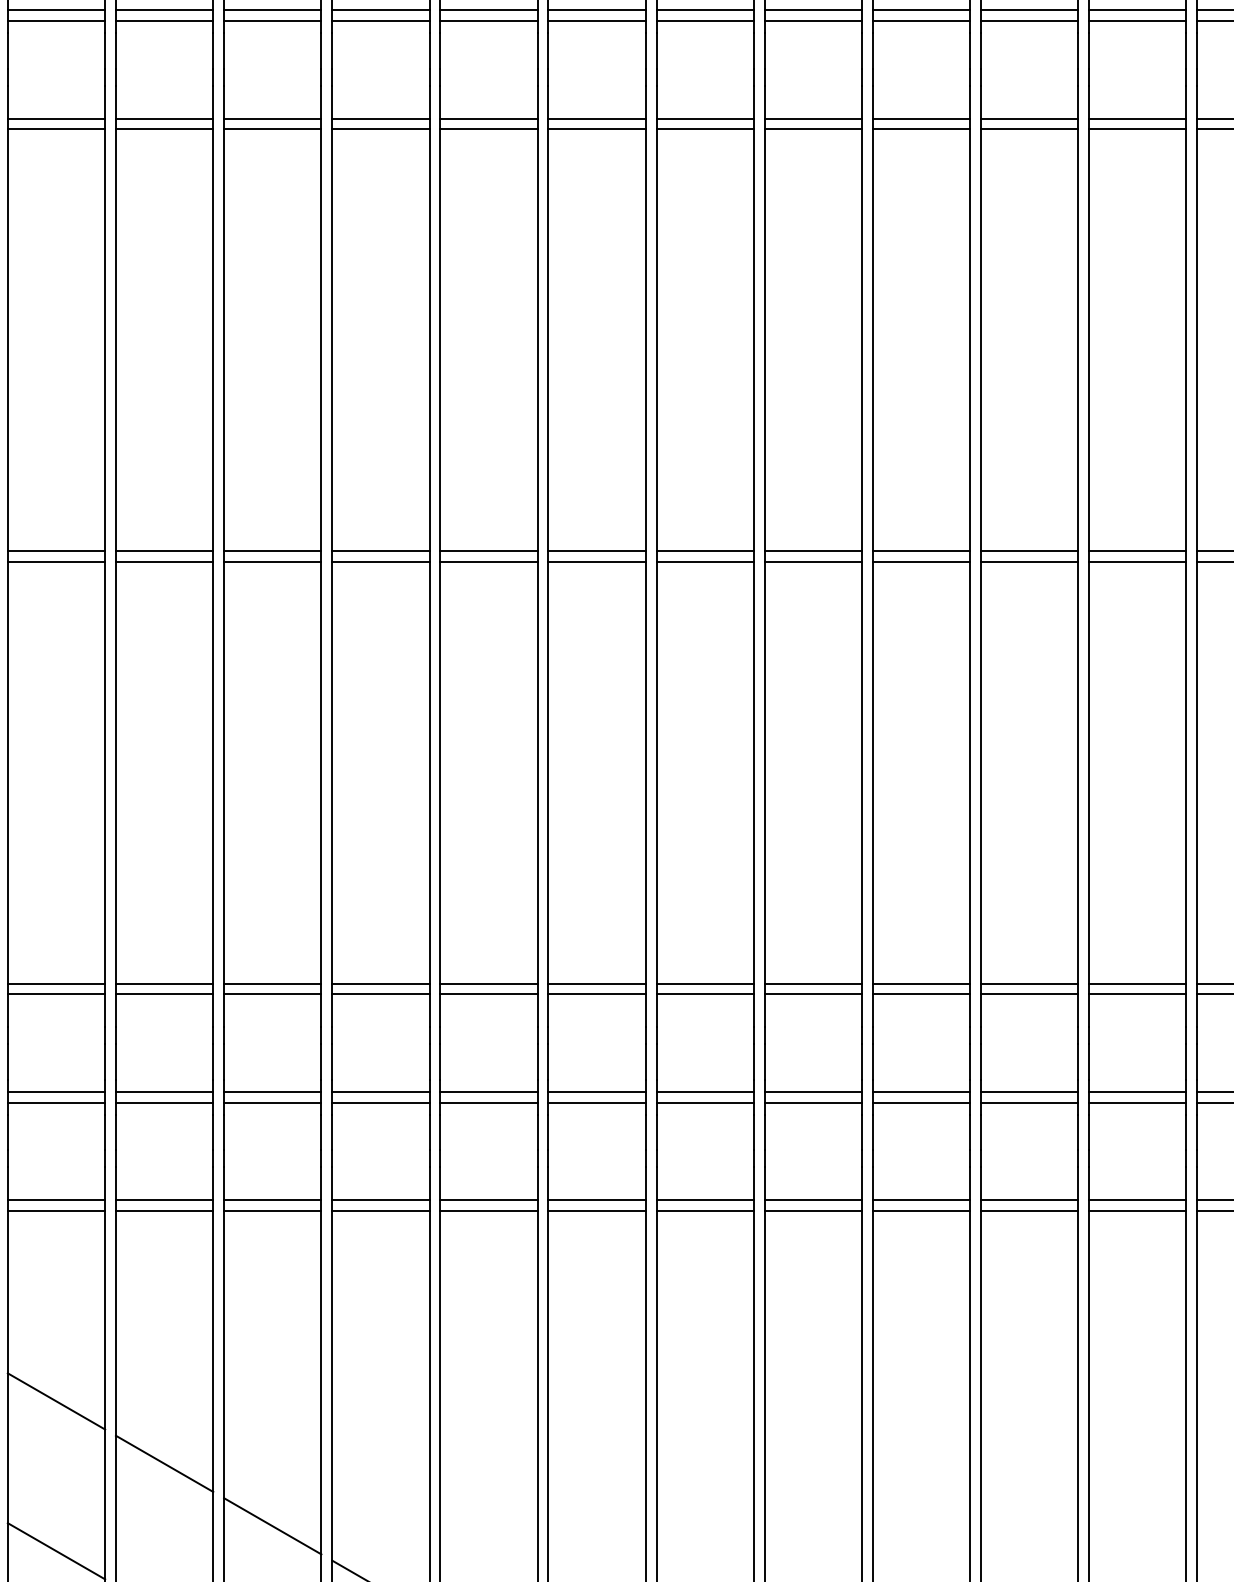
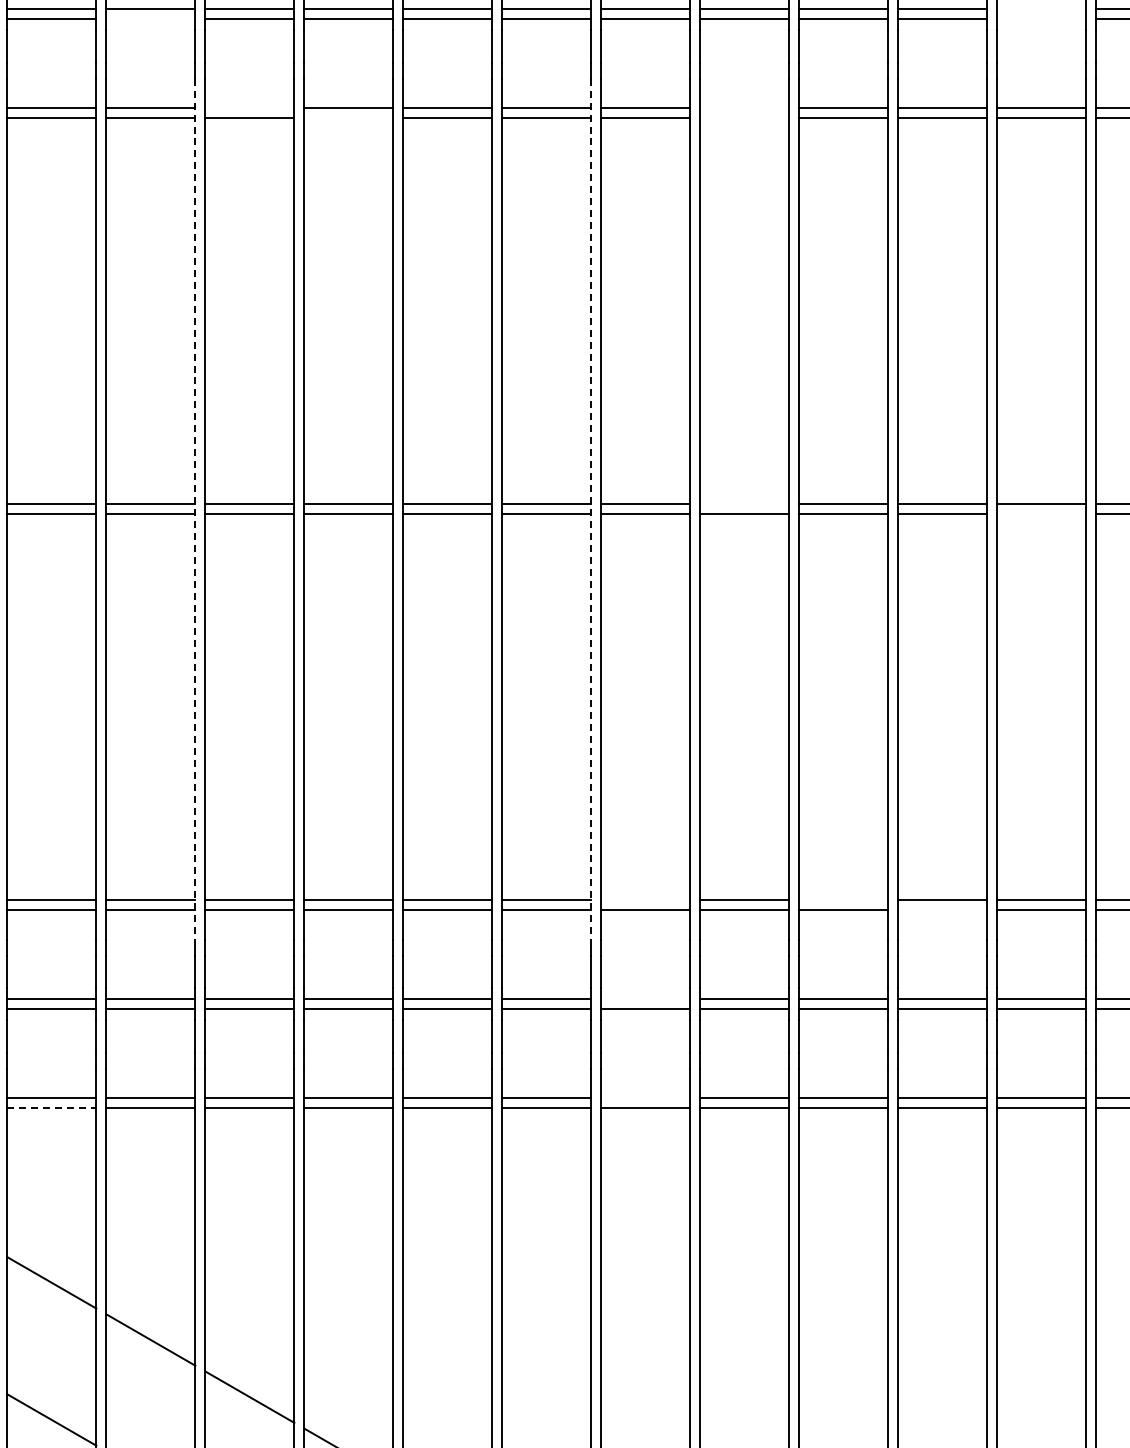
line: (1137, 10) -> (1041, 9), removed
line: (164, 21) -> (150, 19), removed
line: (1137, 21) -> (1041, 19), removed
line: (272, 118) -> (249, 108), removed
line: (813, 118) -> (744, 108), removed
line: (380, 129) -> (348, 118), removed
line: (813, 129) -> (744, 118), removed
line: (813, 551) -> (744, 504), removed
line: (213, 556) -> (195, 509), solid -> dashed
line: (645, 556) -> (591, 509), solid -> dashed
line: (1137, 562) -> (1041, 514), removed
line: (704, 983) -> (645, 900), removed
line: (921, 983) -> (843, 900), removed
line: (1029, 994) -> (942, 910), removed
line: (704, 1091) -> (645, 999), removed
line: (704, 1200) -> (645, 1098), removed
line: (56, 1210) -> (51, 1108), solid -> dashed

